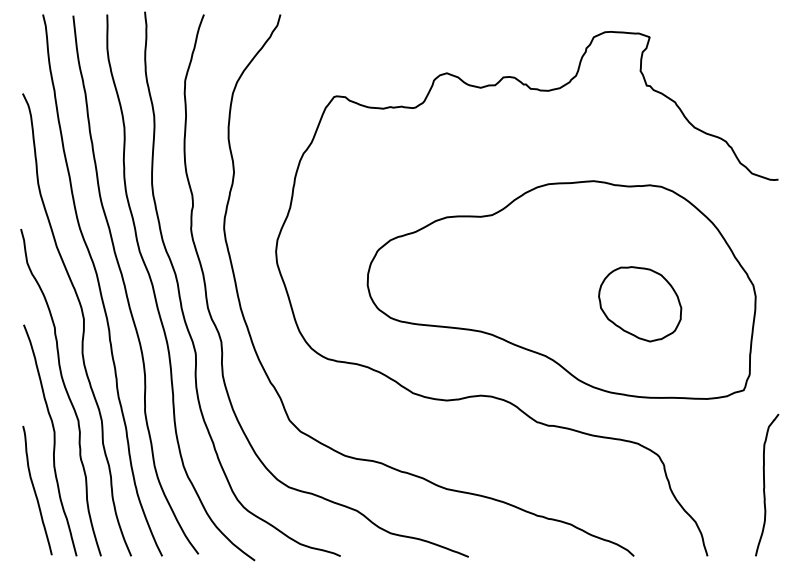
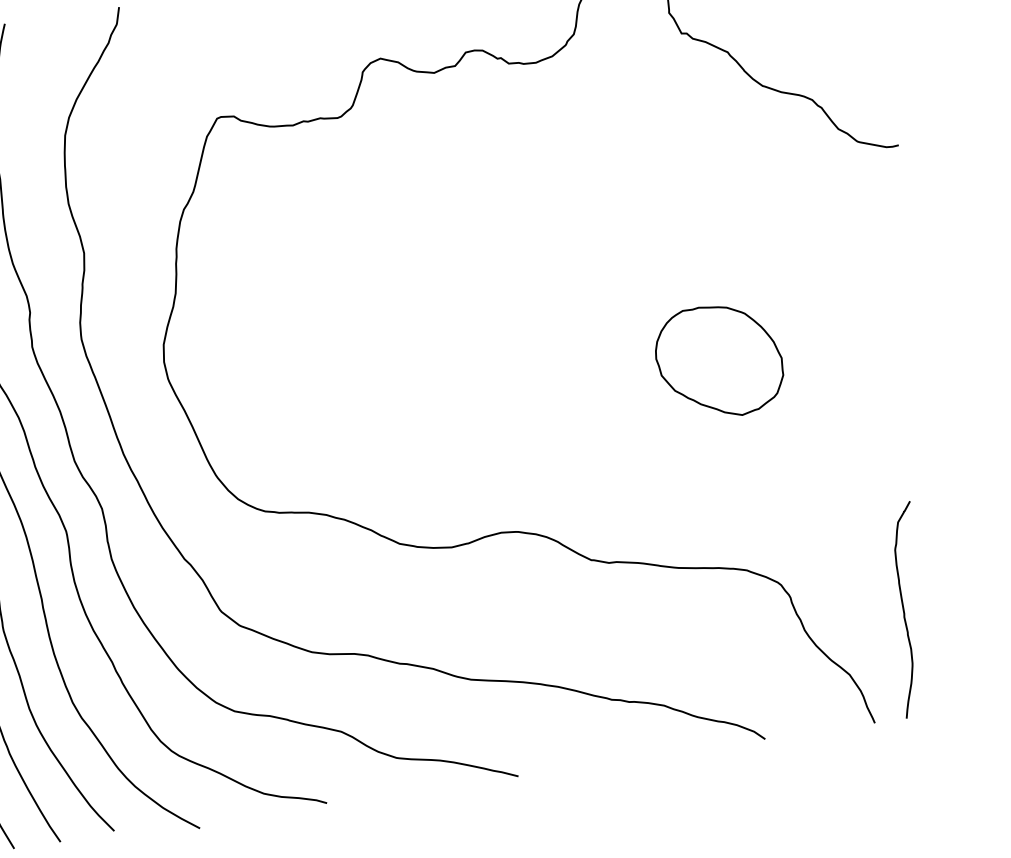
part: (561, 289) -> (598, 356), removed
curve: (765, 484) -> (905, 609), moved

